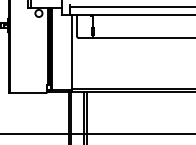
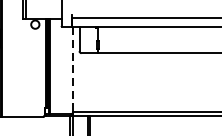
line: (71, 51) -> (72, 68), solid -> dashed

